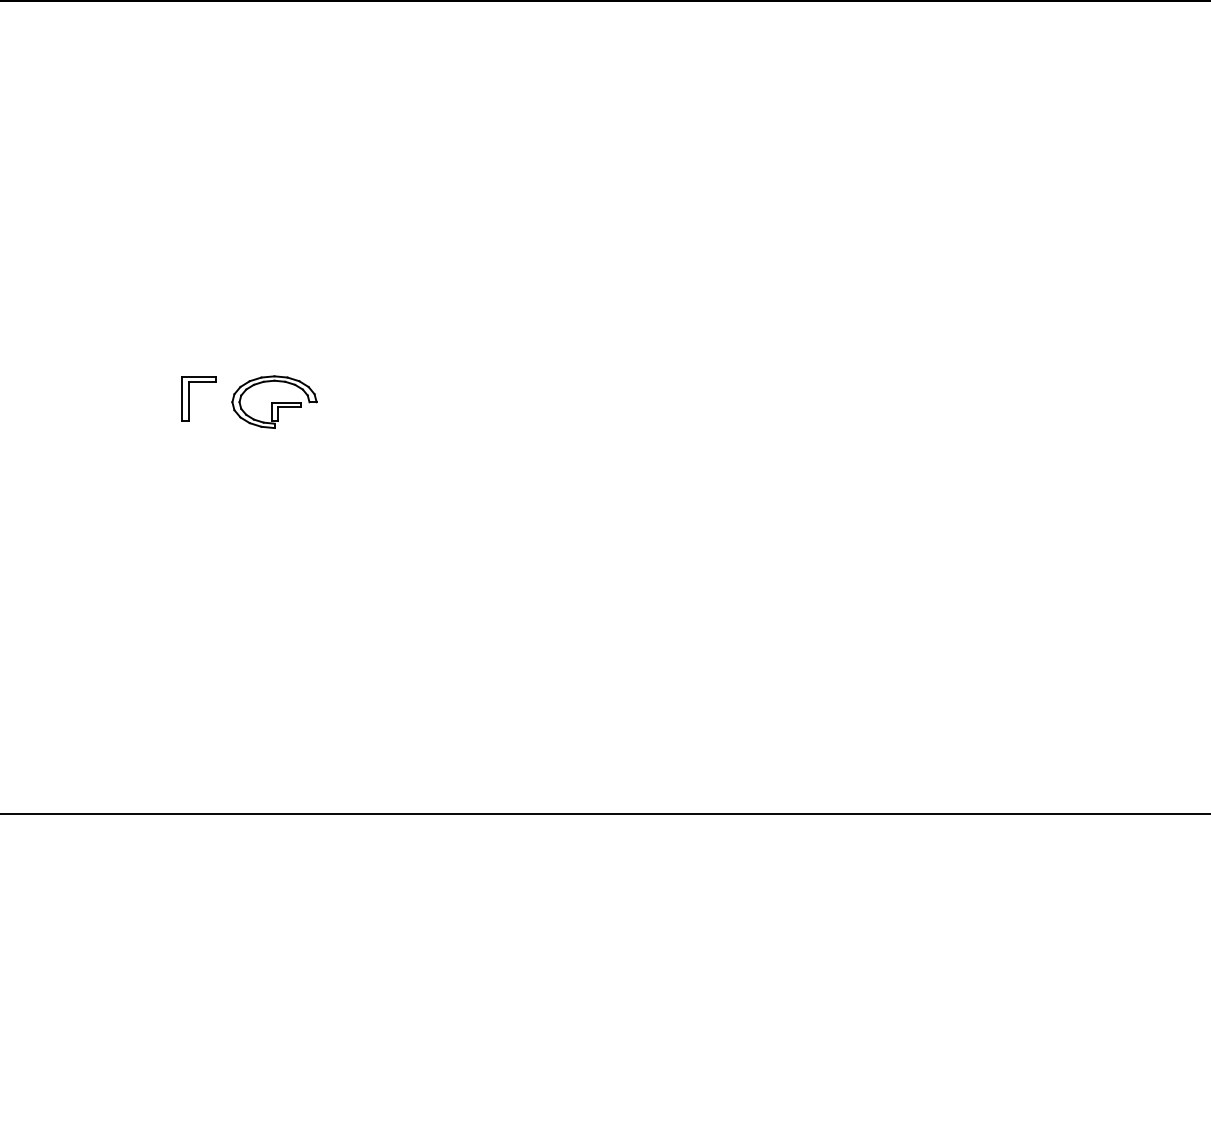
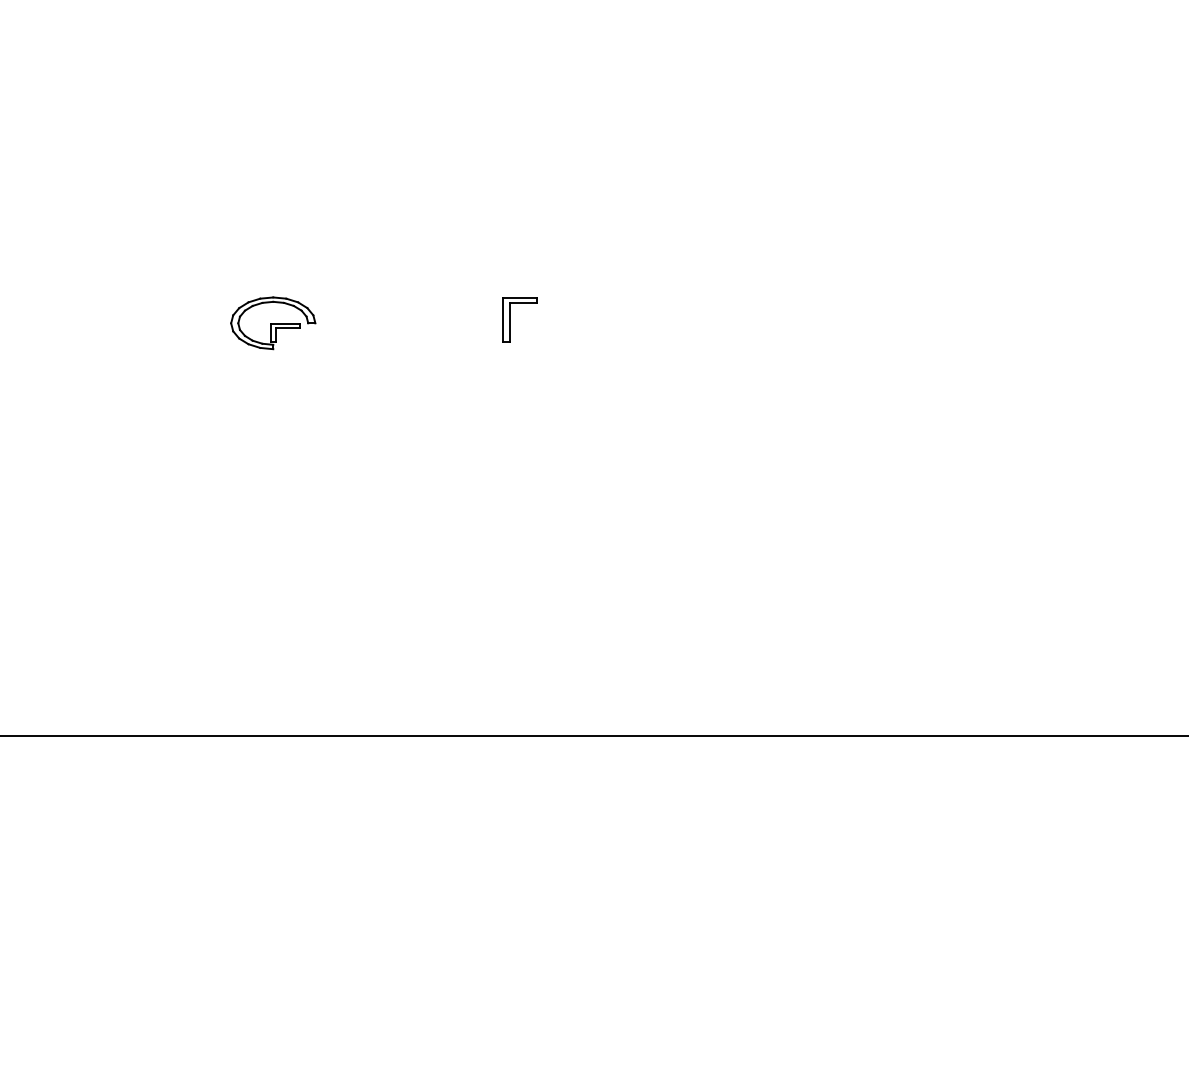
part: (189, 398) -> (510, 319), moved

